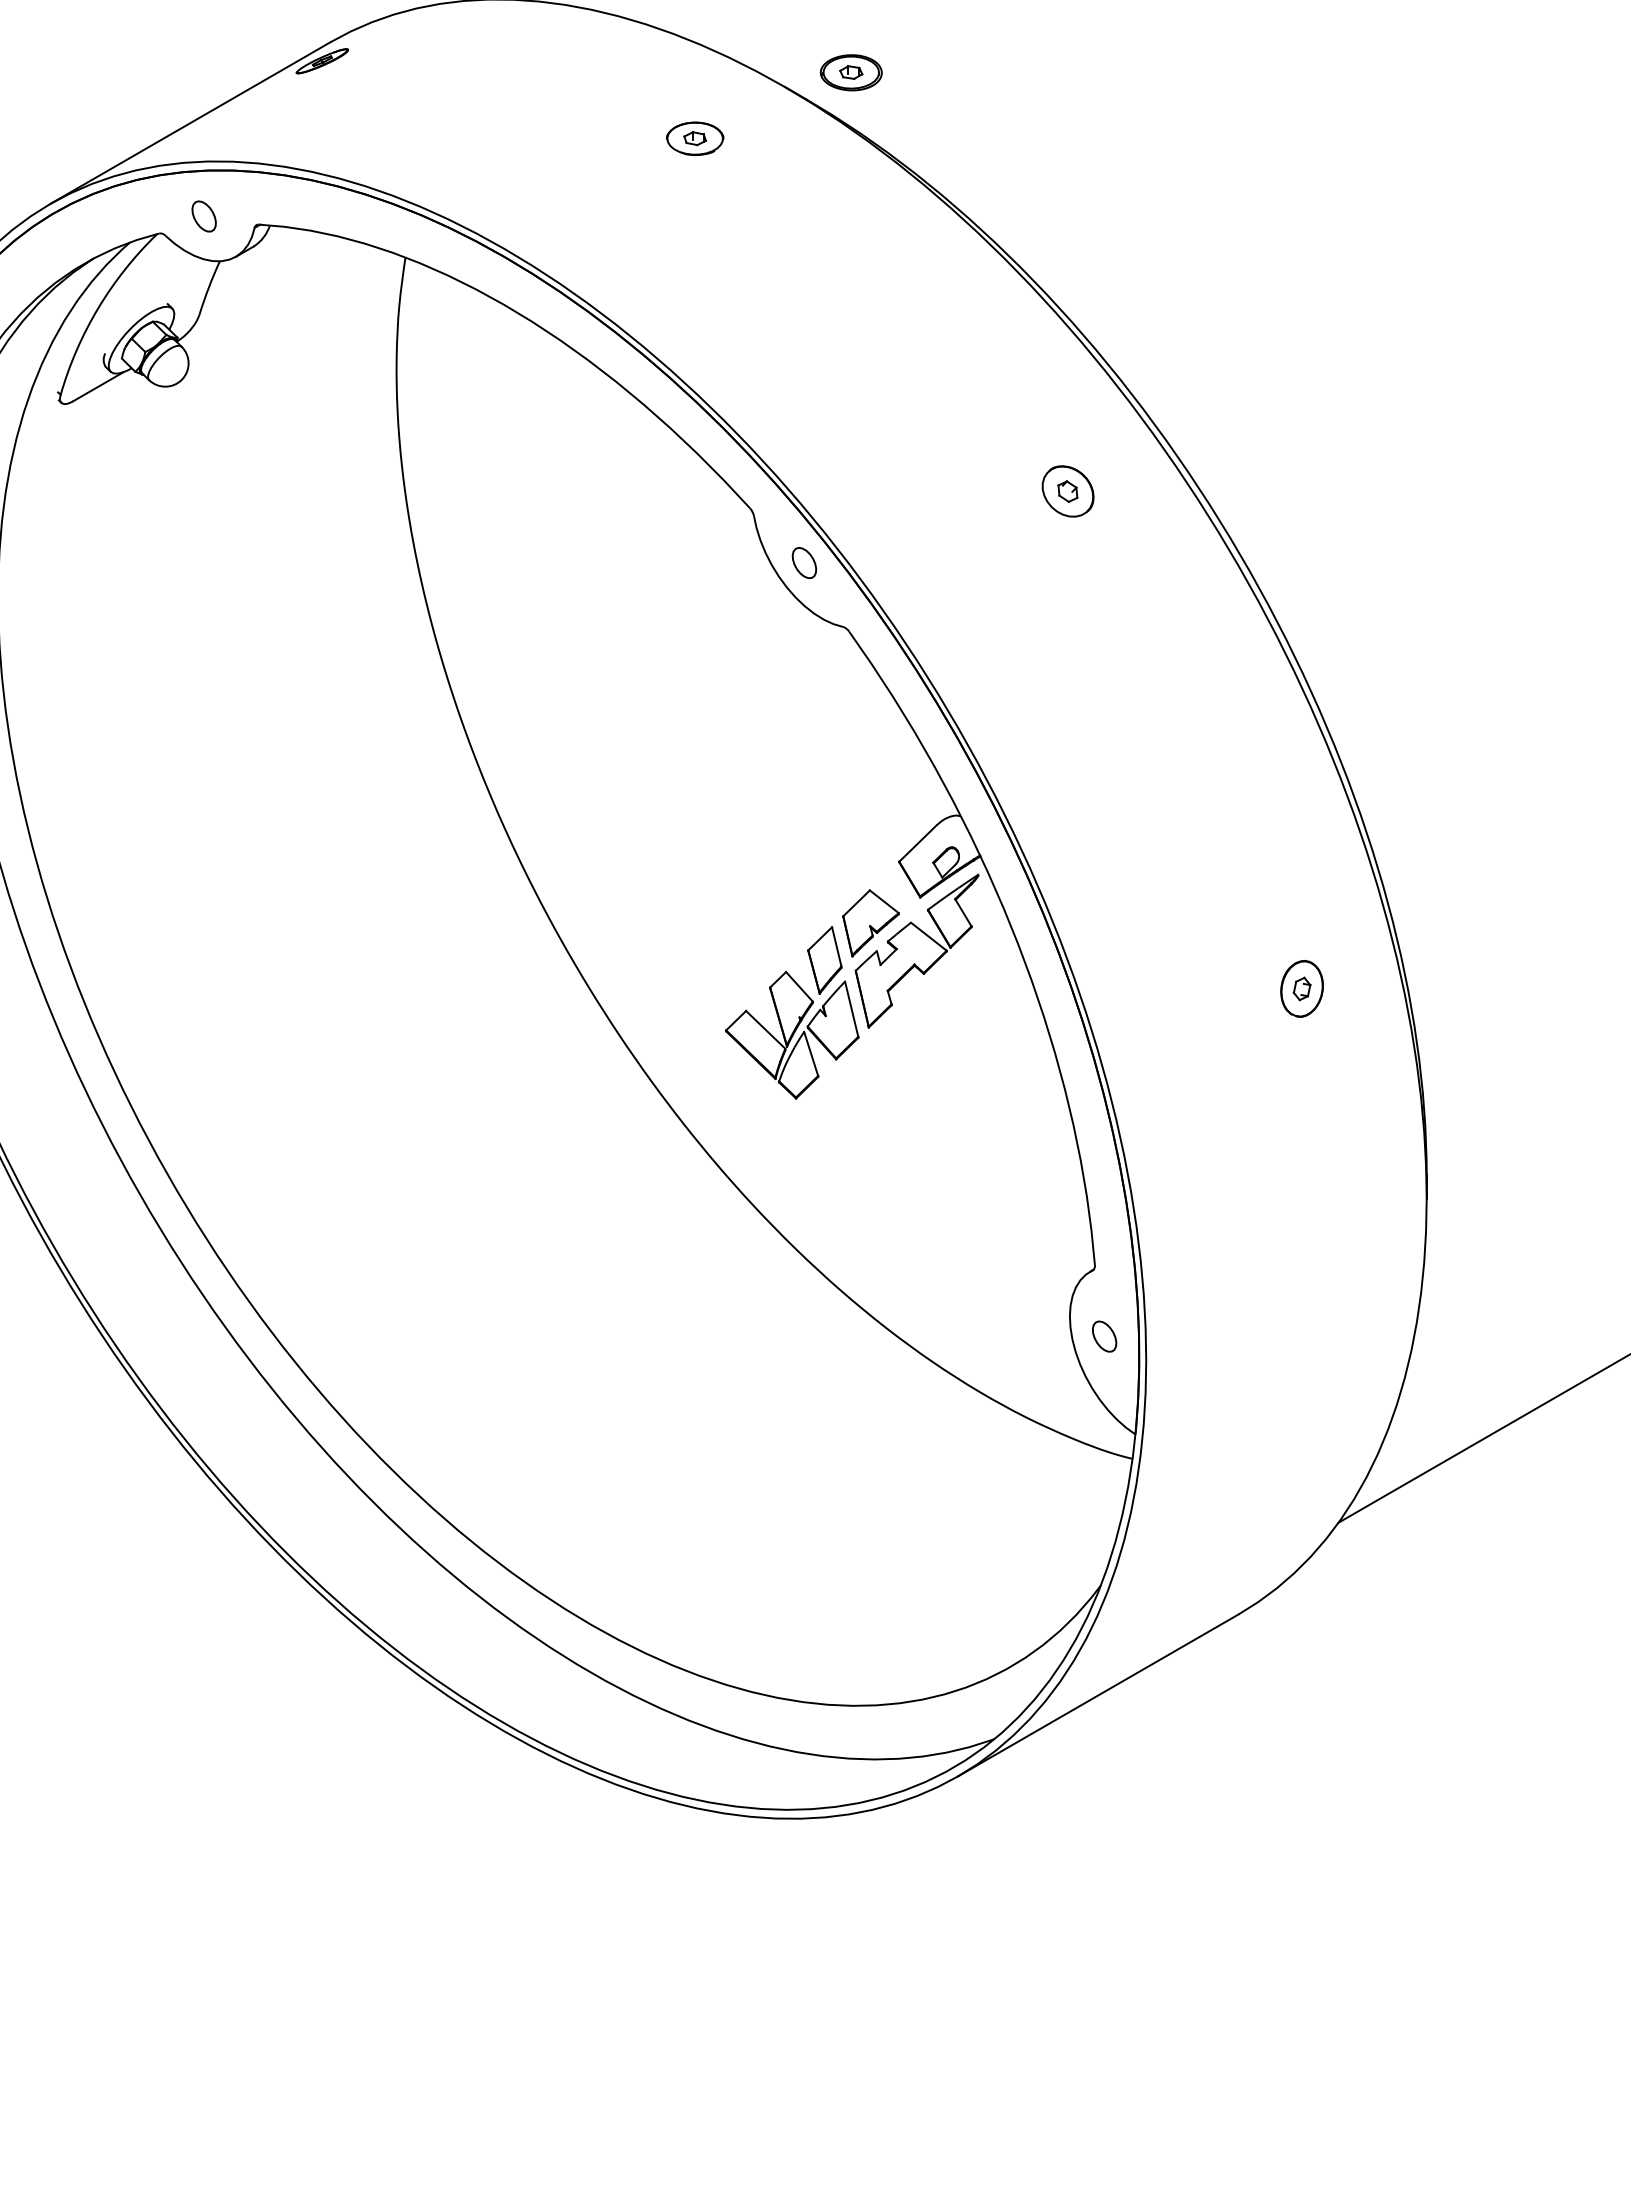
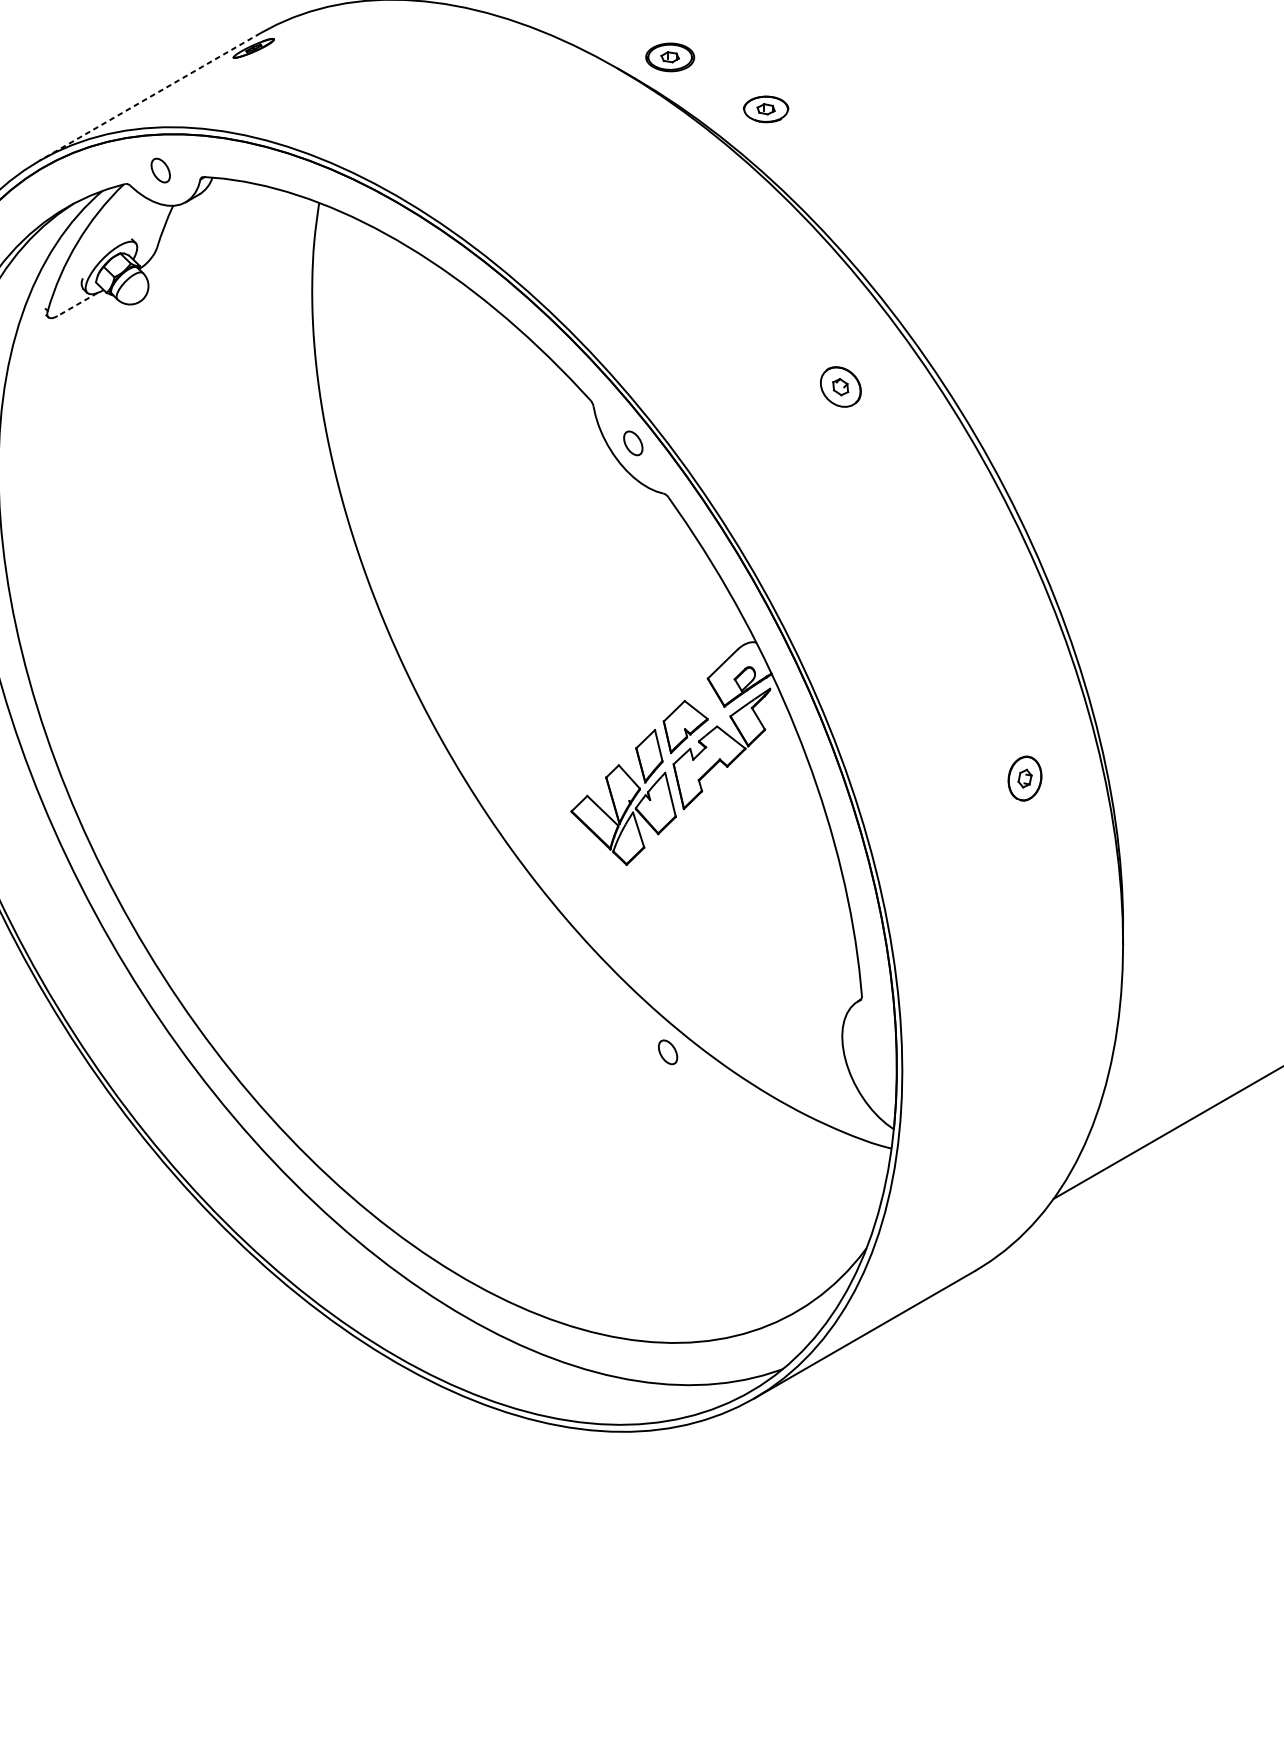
line: (190, 122) -> (150, 96), solid -> dashed
part: (695, 138) -> (766, 109), moved
line: (98, 386) -> (77, 304), solid -> dashed
part: (1104, 1336) -> (667, 1052), moved

